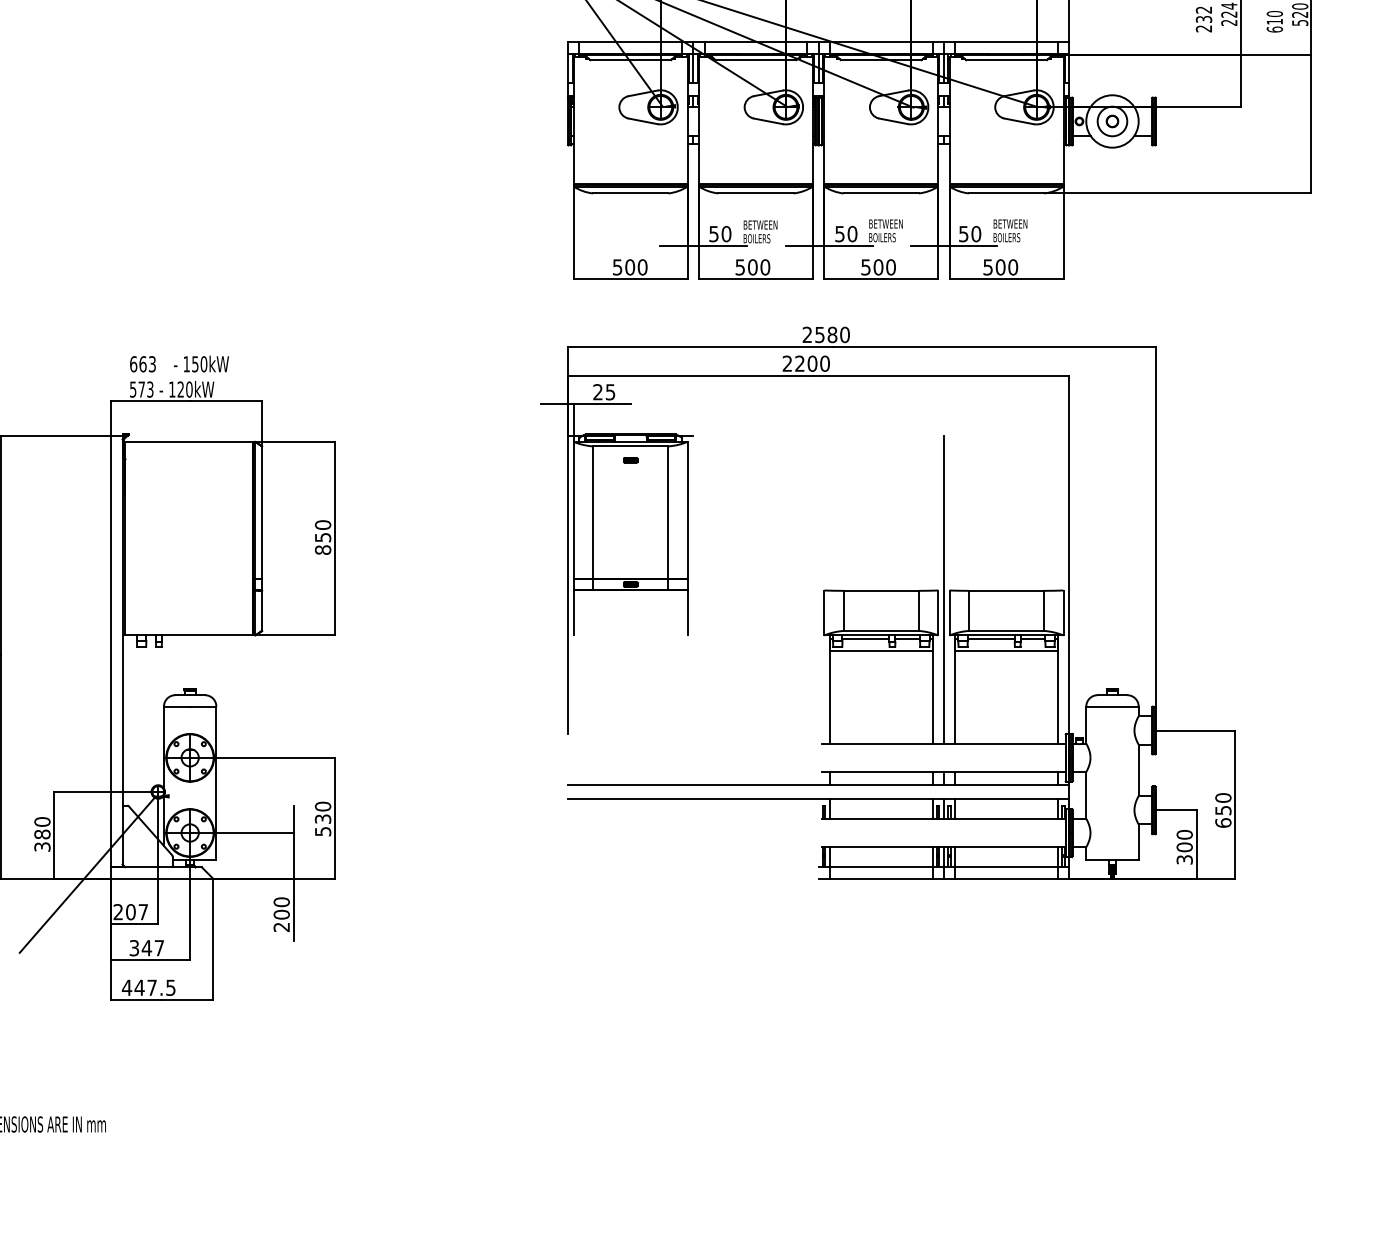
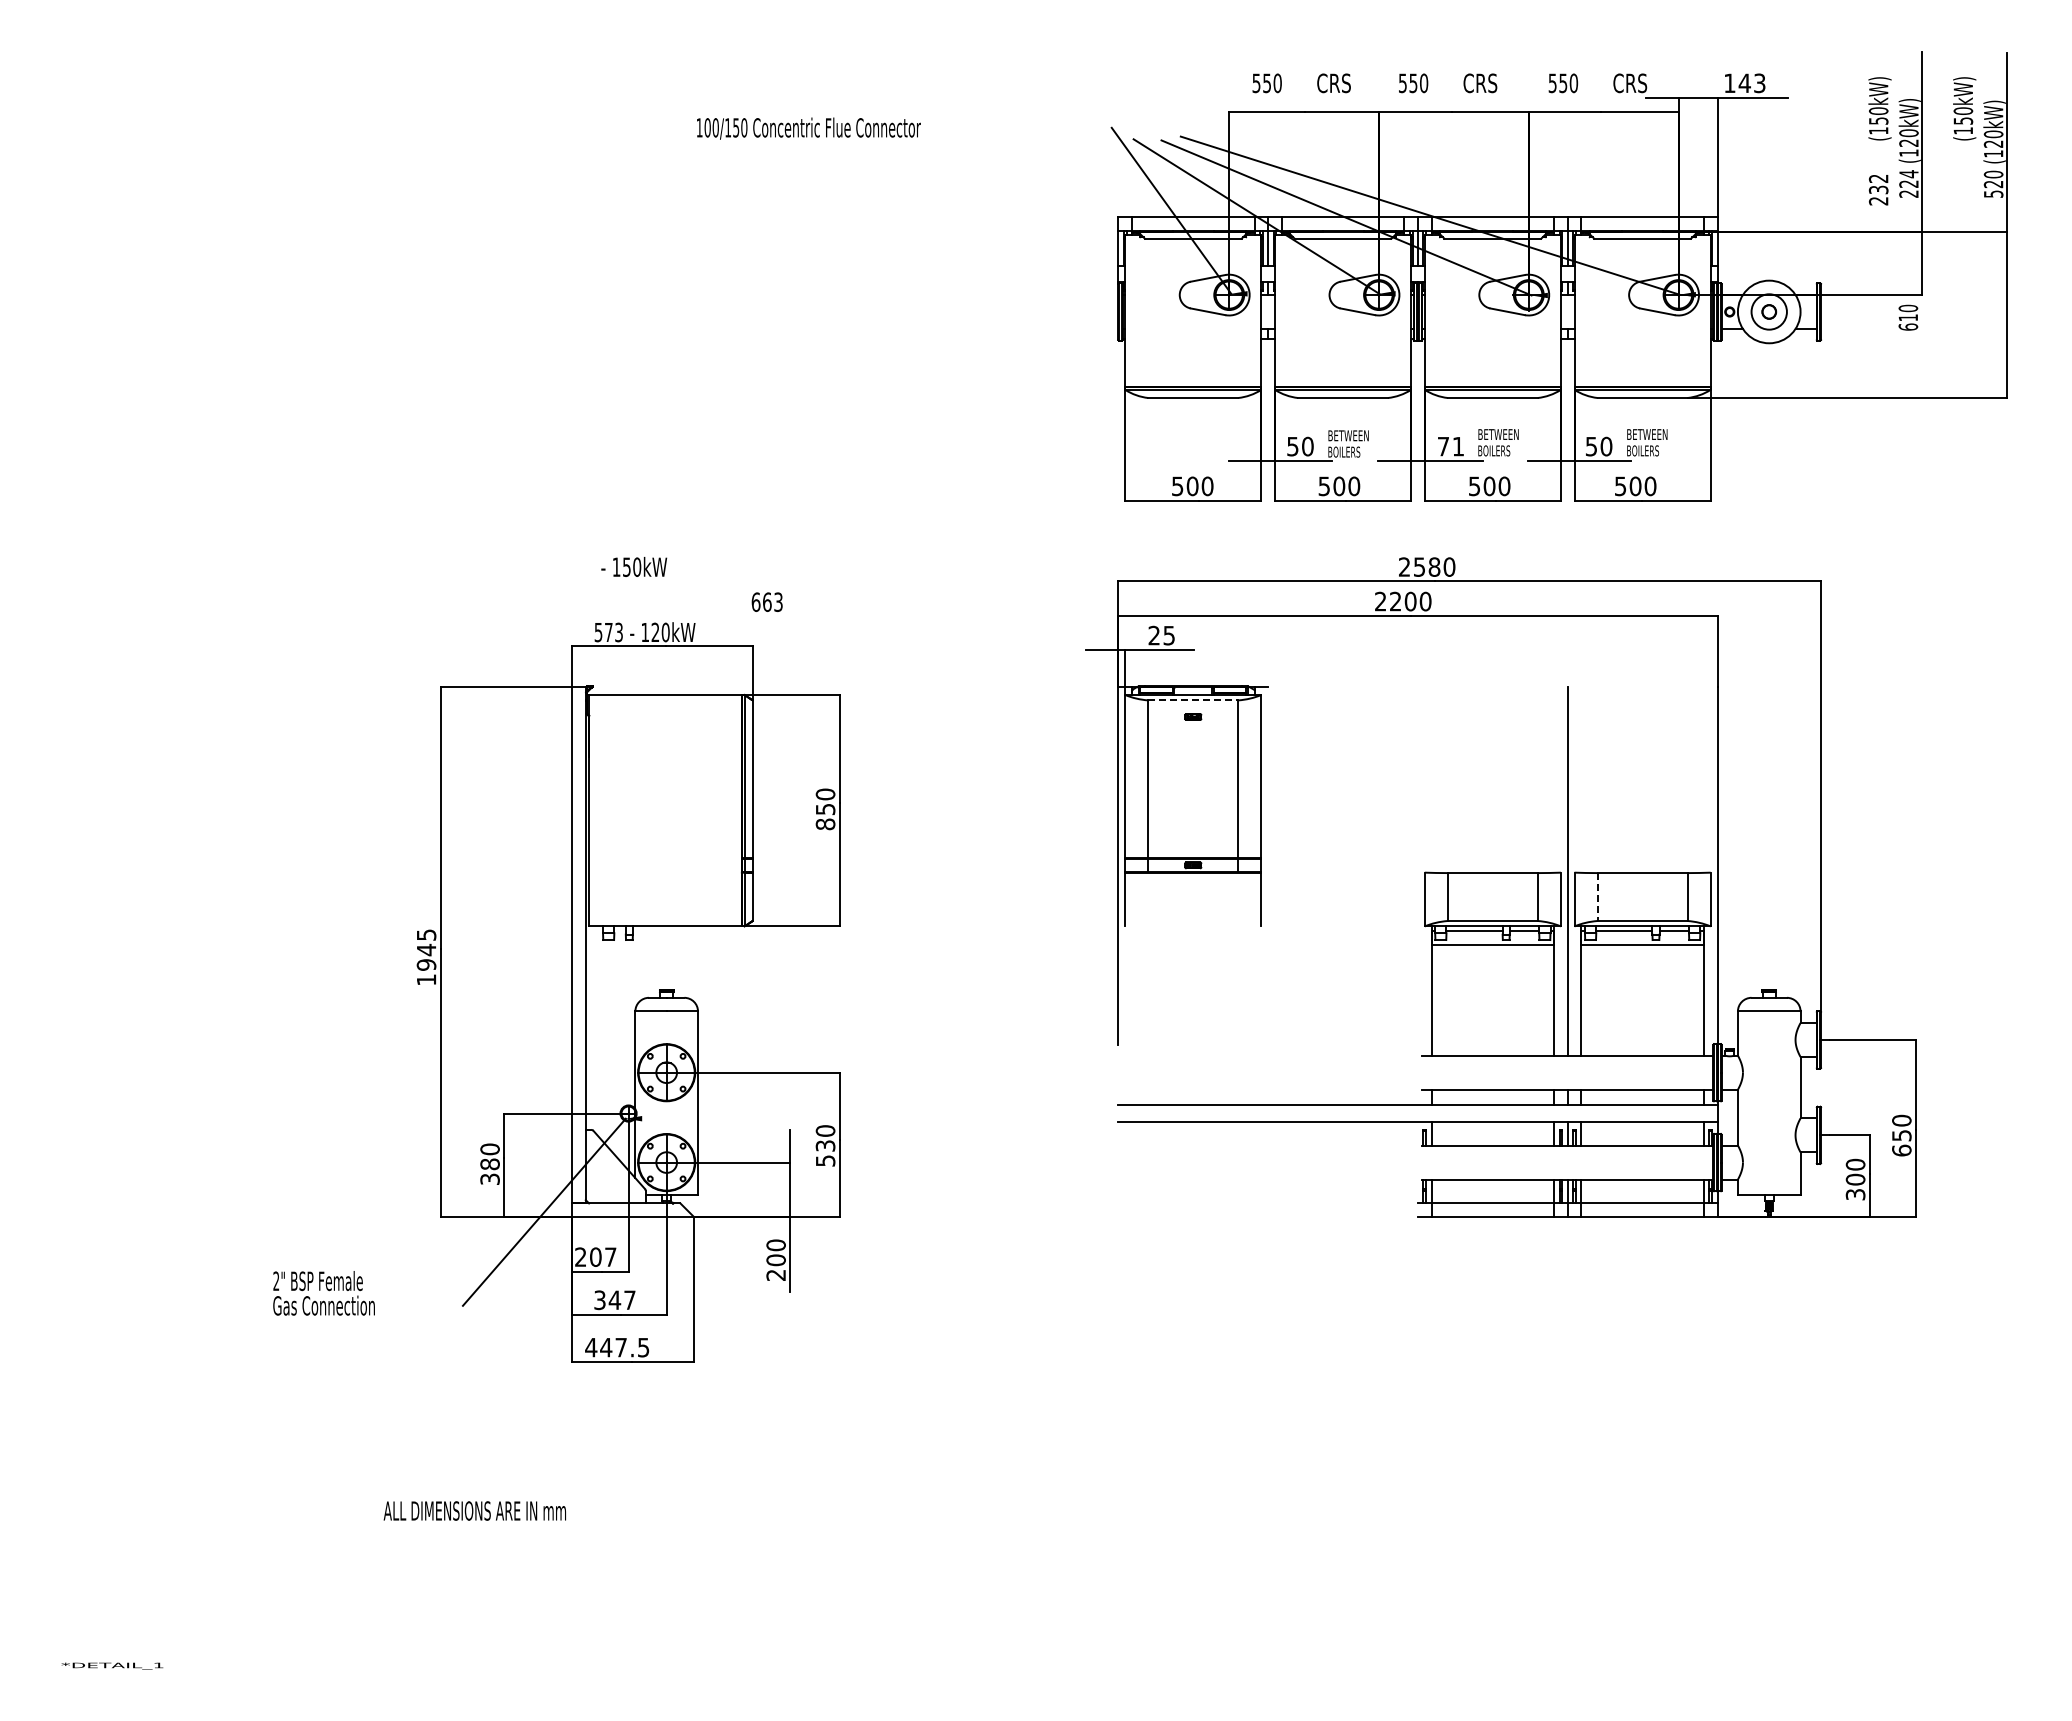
text: (1274, 21) -> (1908, 317), moved
text: (846, 234) -> (1451, 446), 50 -> 71
text: (142, 363) -> (766, 601), moved
text: (201, 363) -> (634, 566), moved
line: (630, 446) -> (1193, 700), solid -> dashed
line: (968, 611) -> (1597, 897), solid -> dashed

